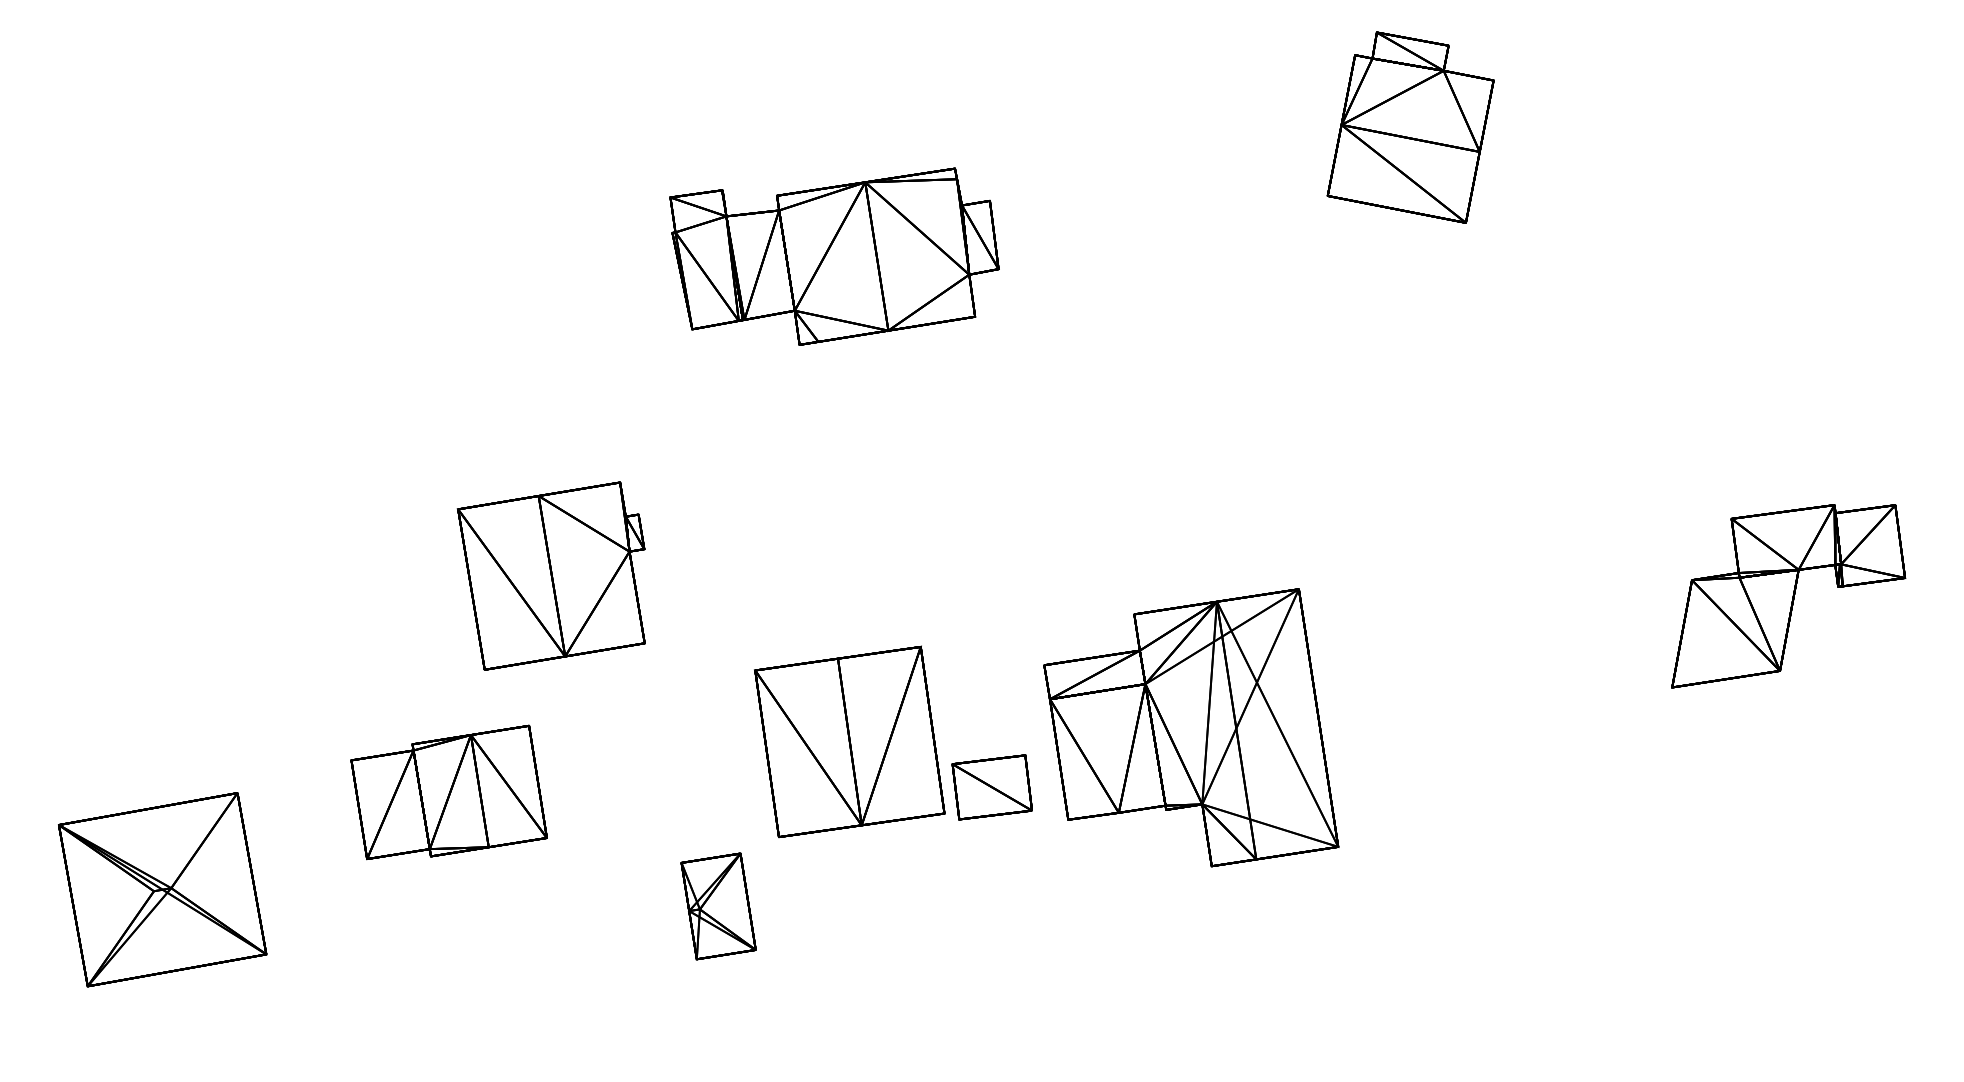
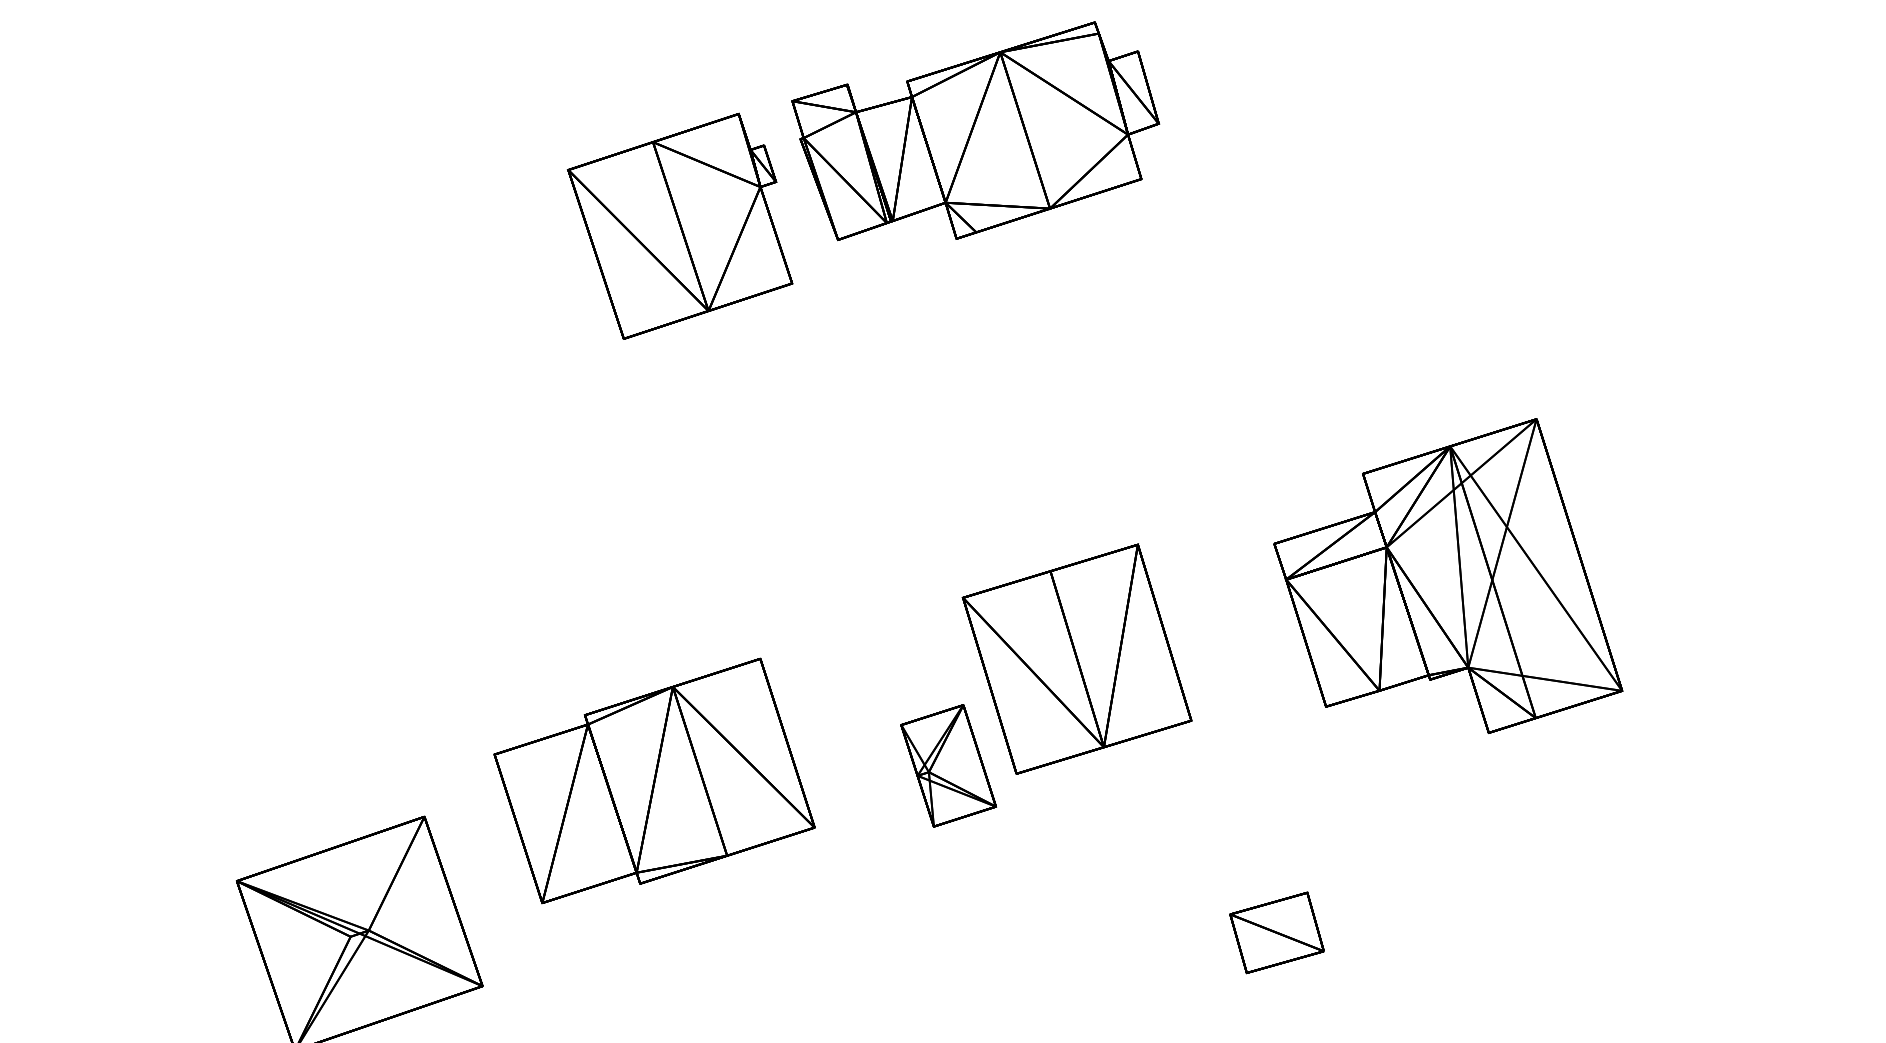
part: (550, 575) -> (679, 226), moved
part: (991, 787) -> (1276, 933), moved
part: (448, 792) -> (652, 780), size x1.43
part: (718, 906) -> (948, 765), moved

